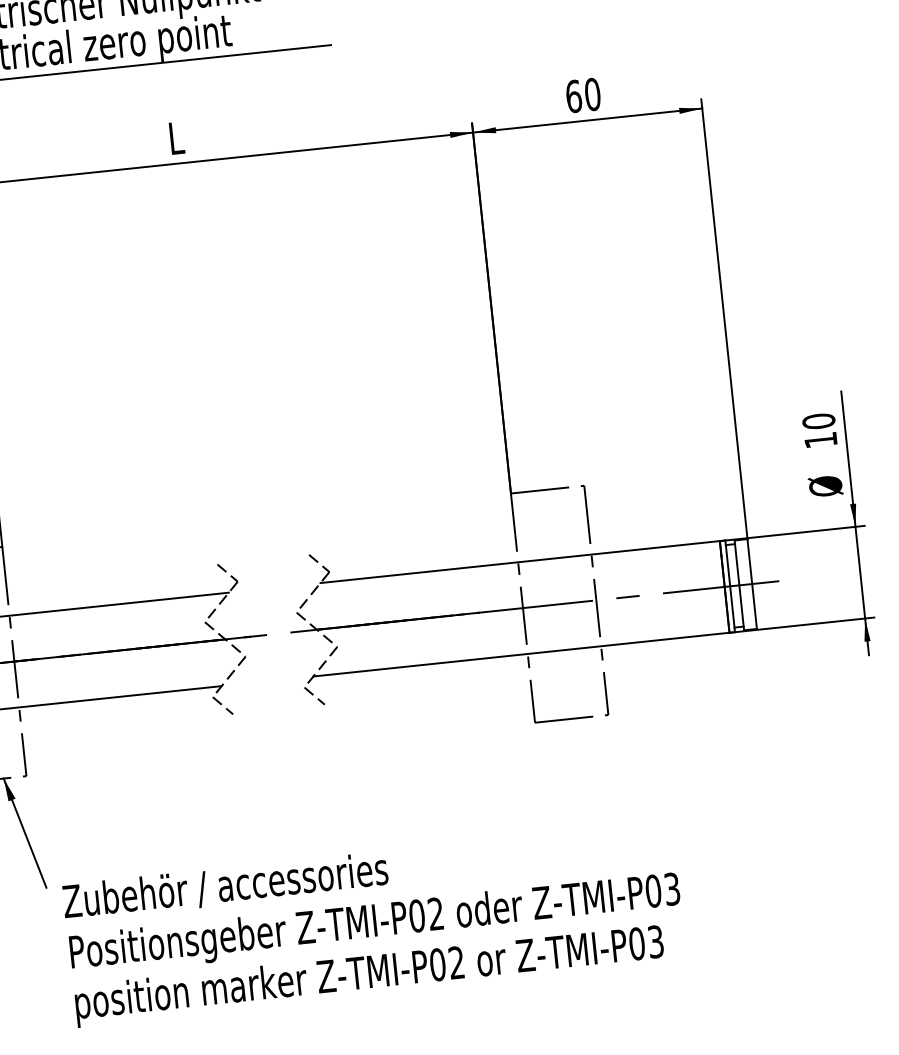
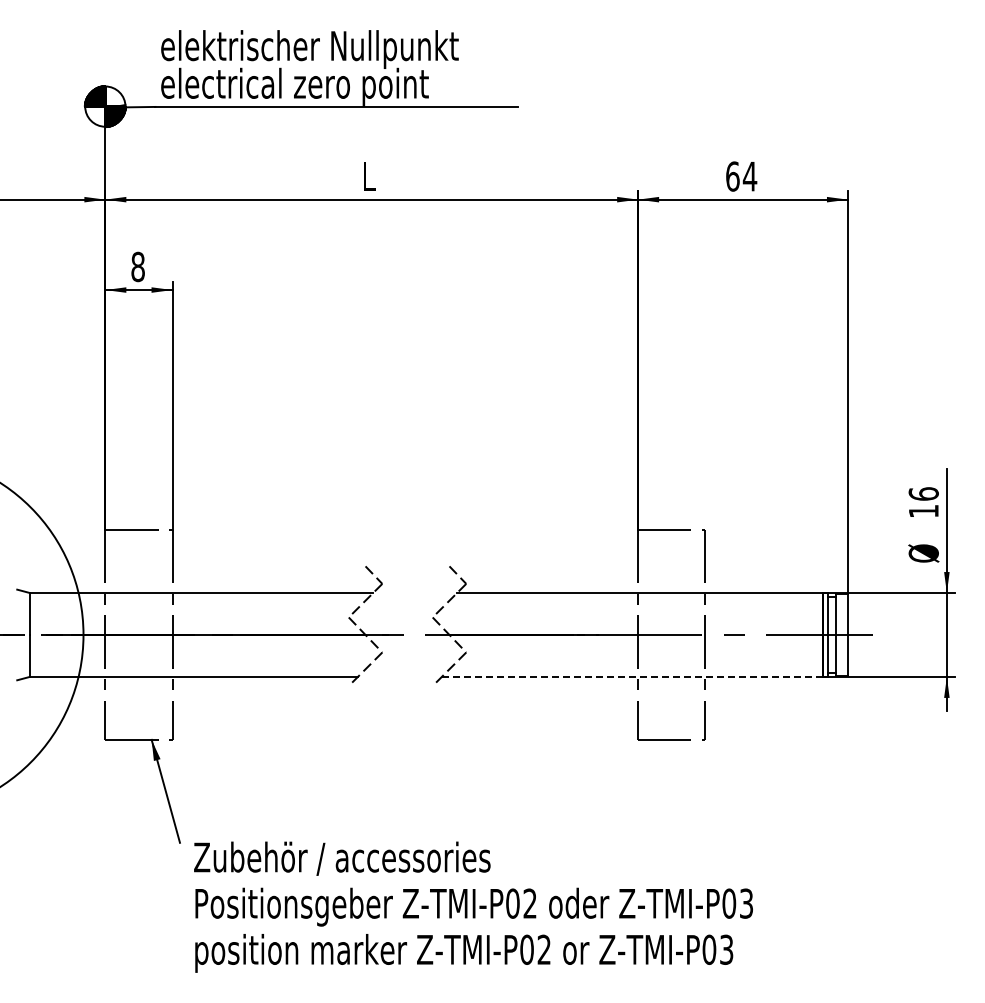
text: (592, 94) -> (749, 176), 60 -> 64
text: (818, 420) -> (923, 493), 10 -> 16
line: (521, 654) -> (632, 676), solid -> dashed
line: (313, 695) -> (440, 694), removed
line: (222, 705) -> (356, 694), removed

